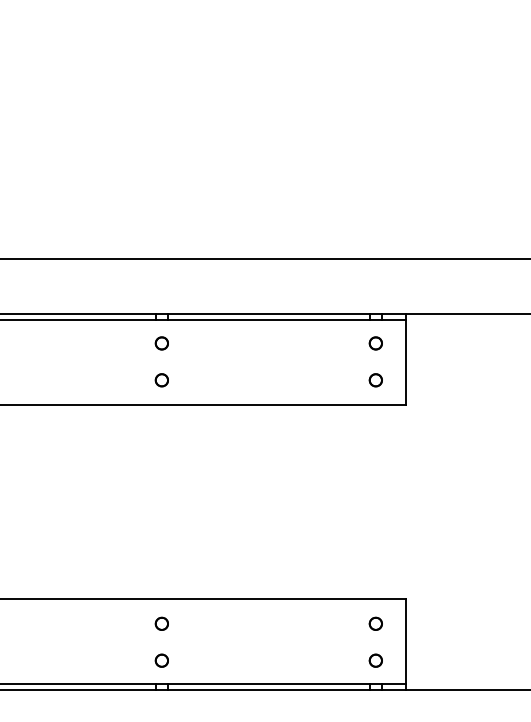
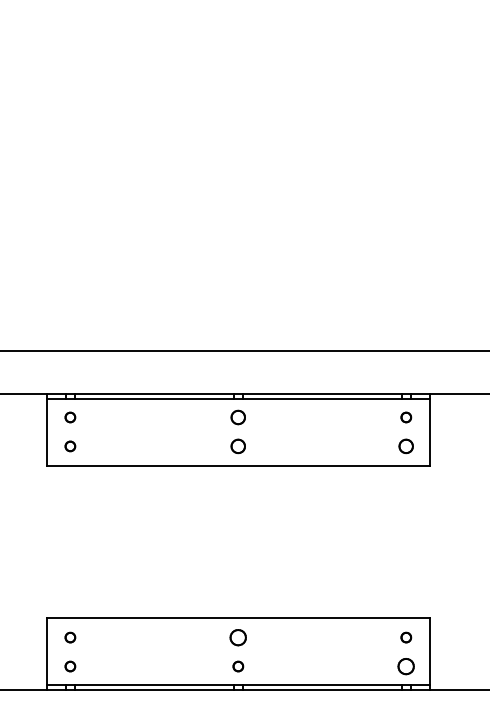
part: (162, 343) -> (238, 417), size x1.4
part: (162, 380) -> (238, 446), size x1.4
part: (376, 380) -> (406, 446), size x1.4
part: (162, 623) -> (238, 637), size x1.6
part: (376, 660) -> (406, 666), size x1.6

